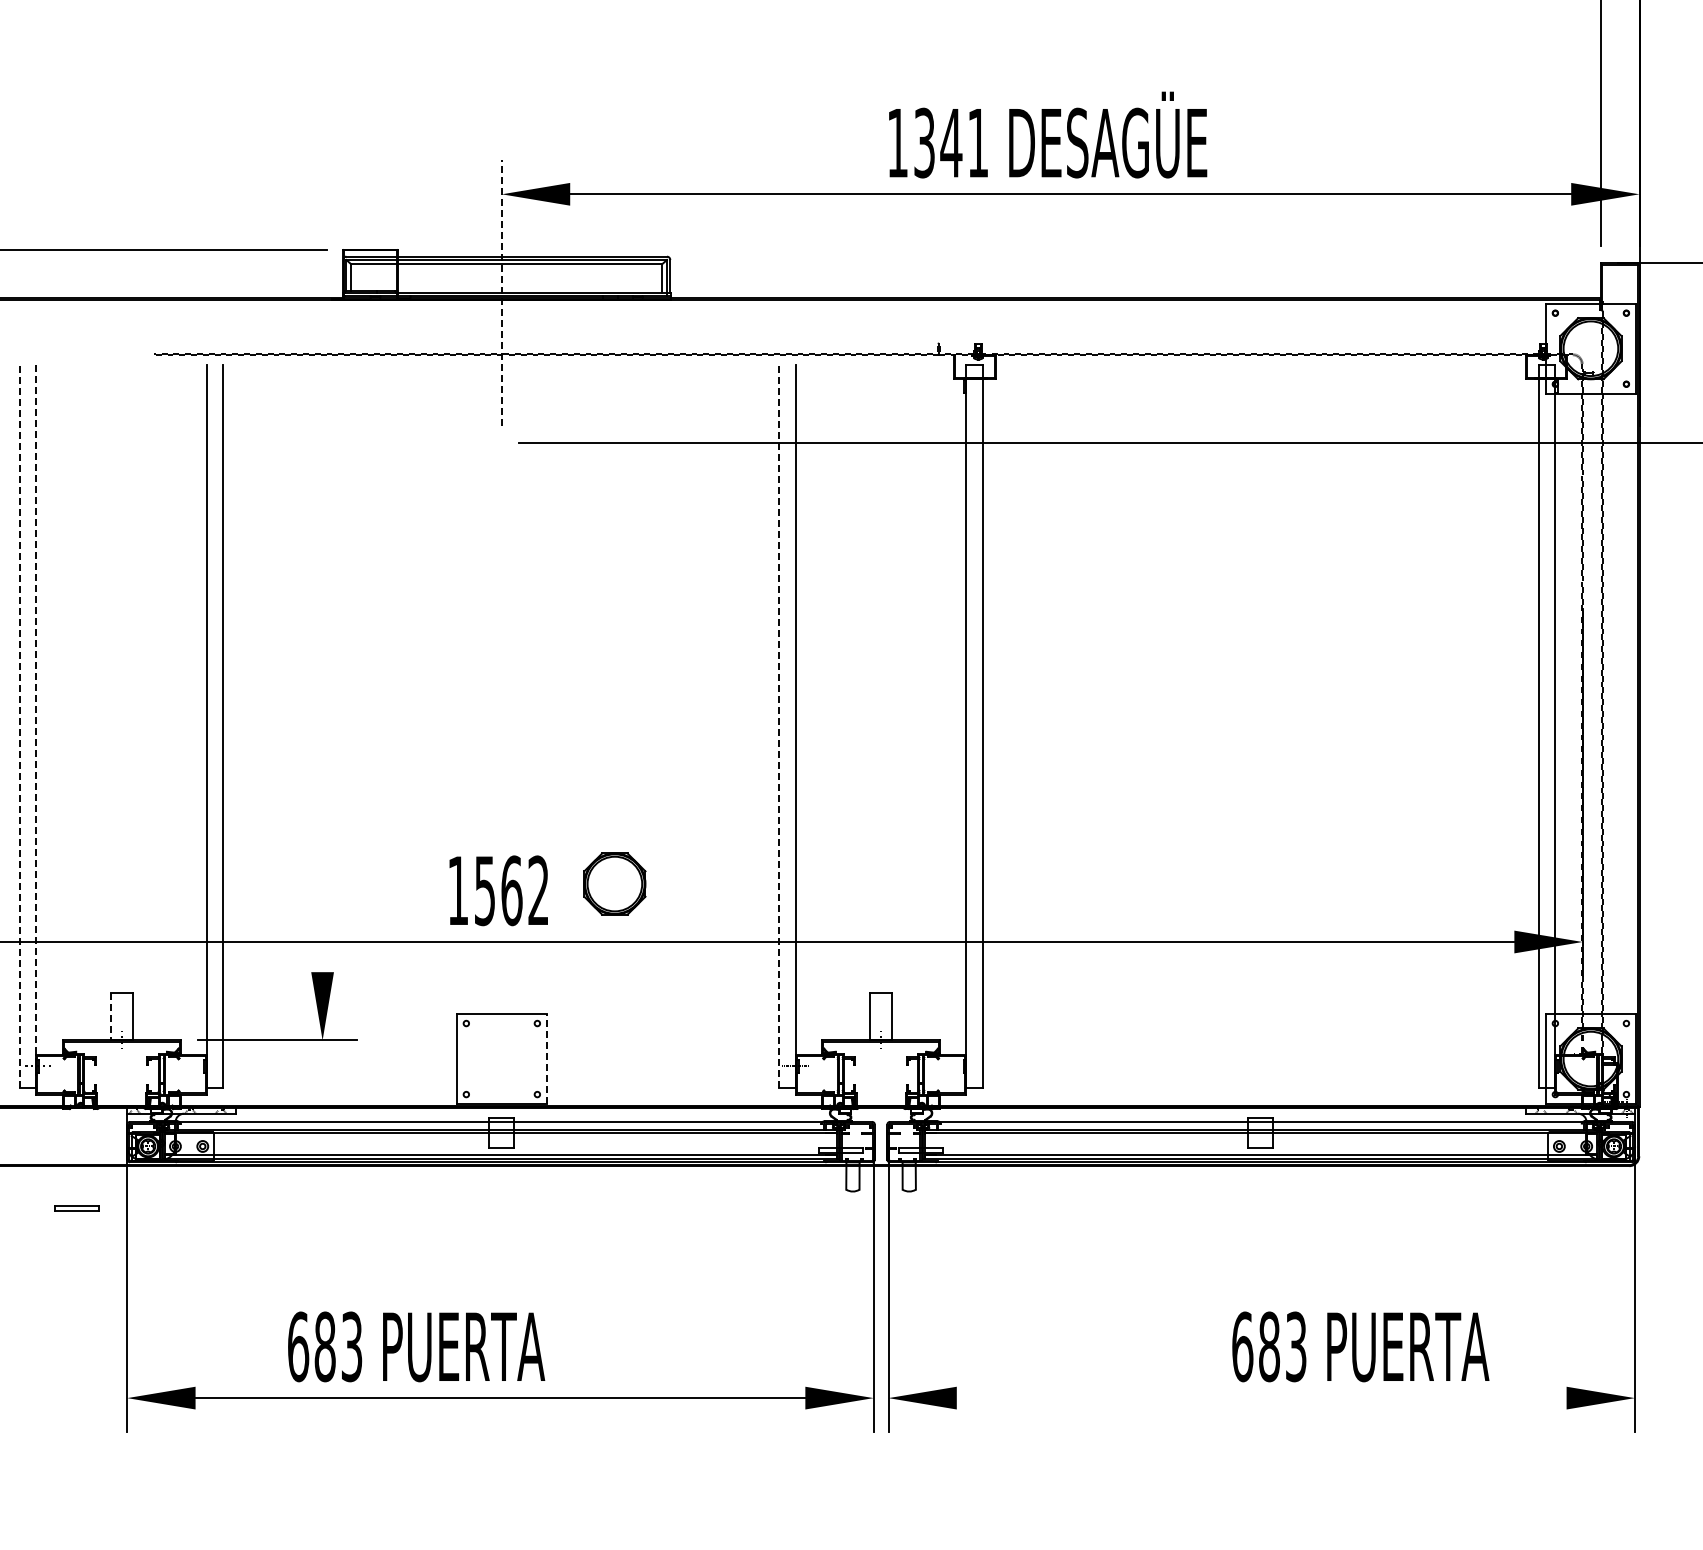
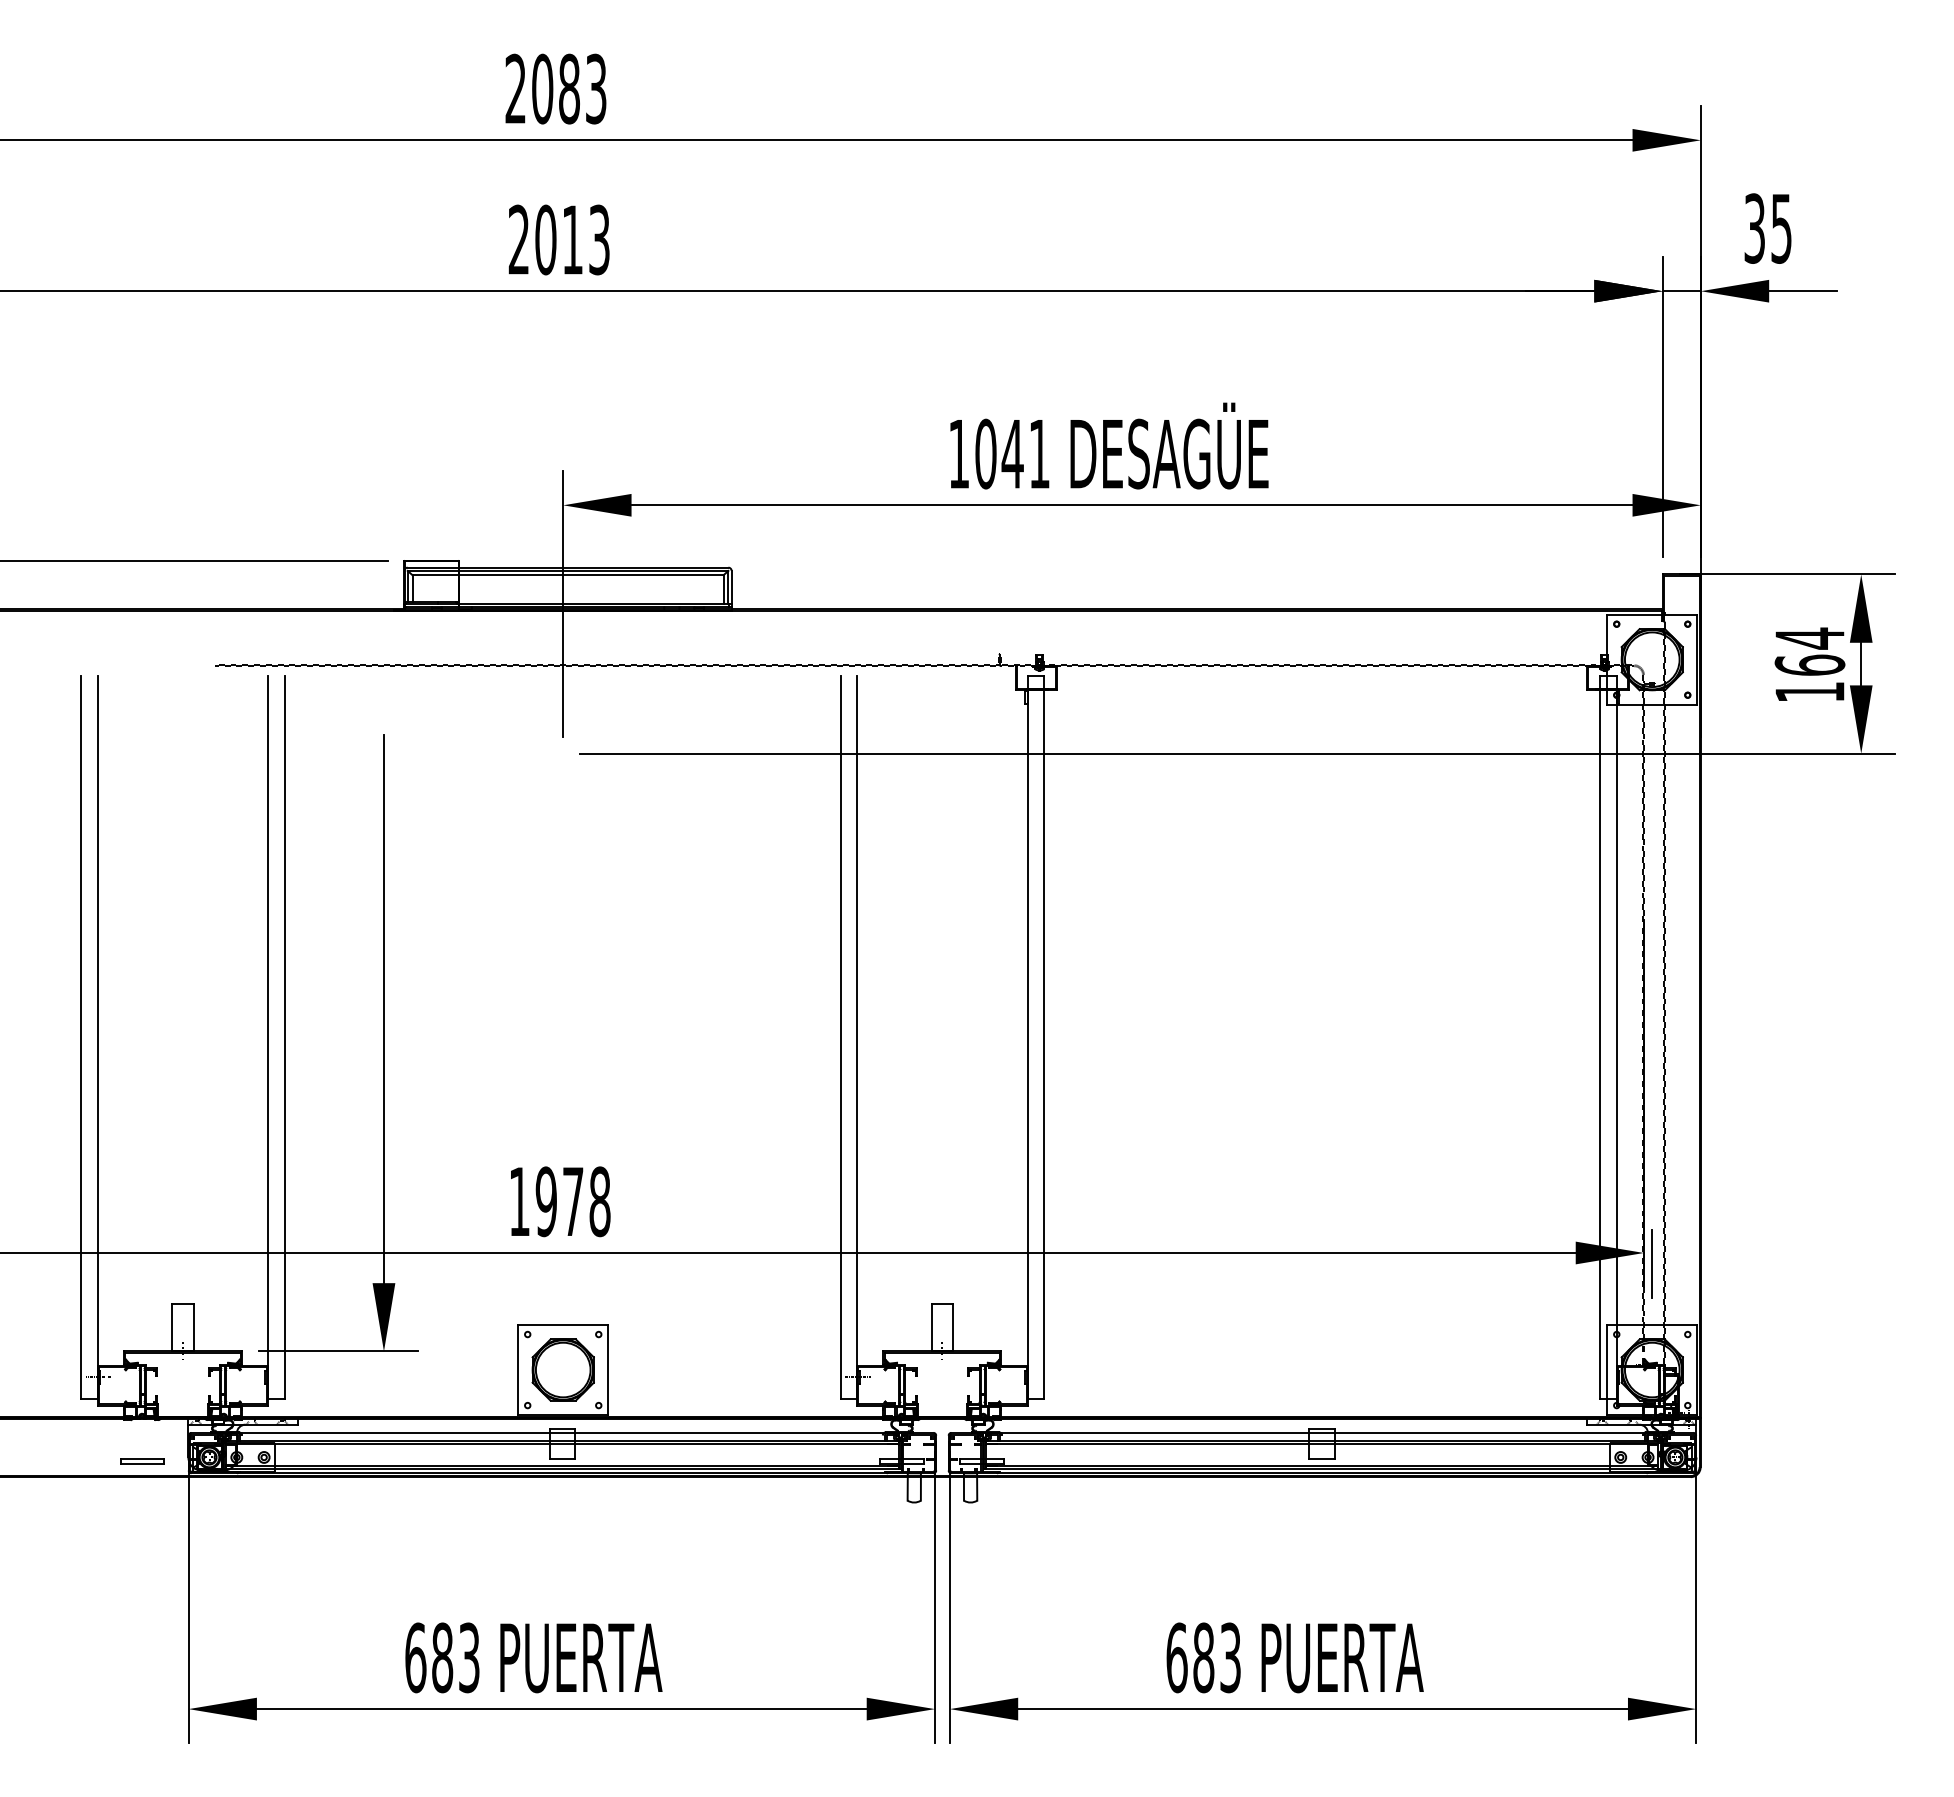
text: (924, 142) -> (985, 453), 1341 -> 1041
line: (502, 292) -> (563, 603), dashed -> solid
line: (322, 697) -> (383, 1008), added
line: (20, 726) -> (81, 1037), dashed -> solid
line: (36, 726) -> (97, 1037), dashed -> solid
line: (779, 726) -> (840, 1037), dashed -> solid
part: (614, 883) -> (562, 1369), moved
text: (511, 890) -> (572, 1201), 1562 -> 1978
line: (1591, 953) -> (1652, 1264), added
line: (111, 1016) -> (172, 1327), dashed -> solid
line: (547, 1059) -> (608, 1370), dashed -> solid
part: (77, 1208) -> (142, 1461), moved
text: (416, 1346) -> (533, 1657), moved
text: (1360, 1346) -> (1294, 1657), moved
line: (1261, 1398) -> (1322, 1709), added

